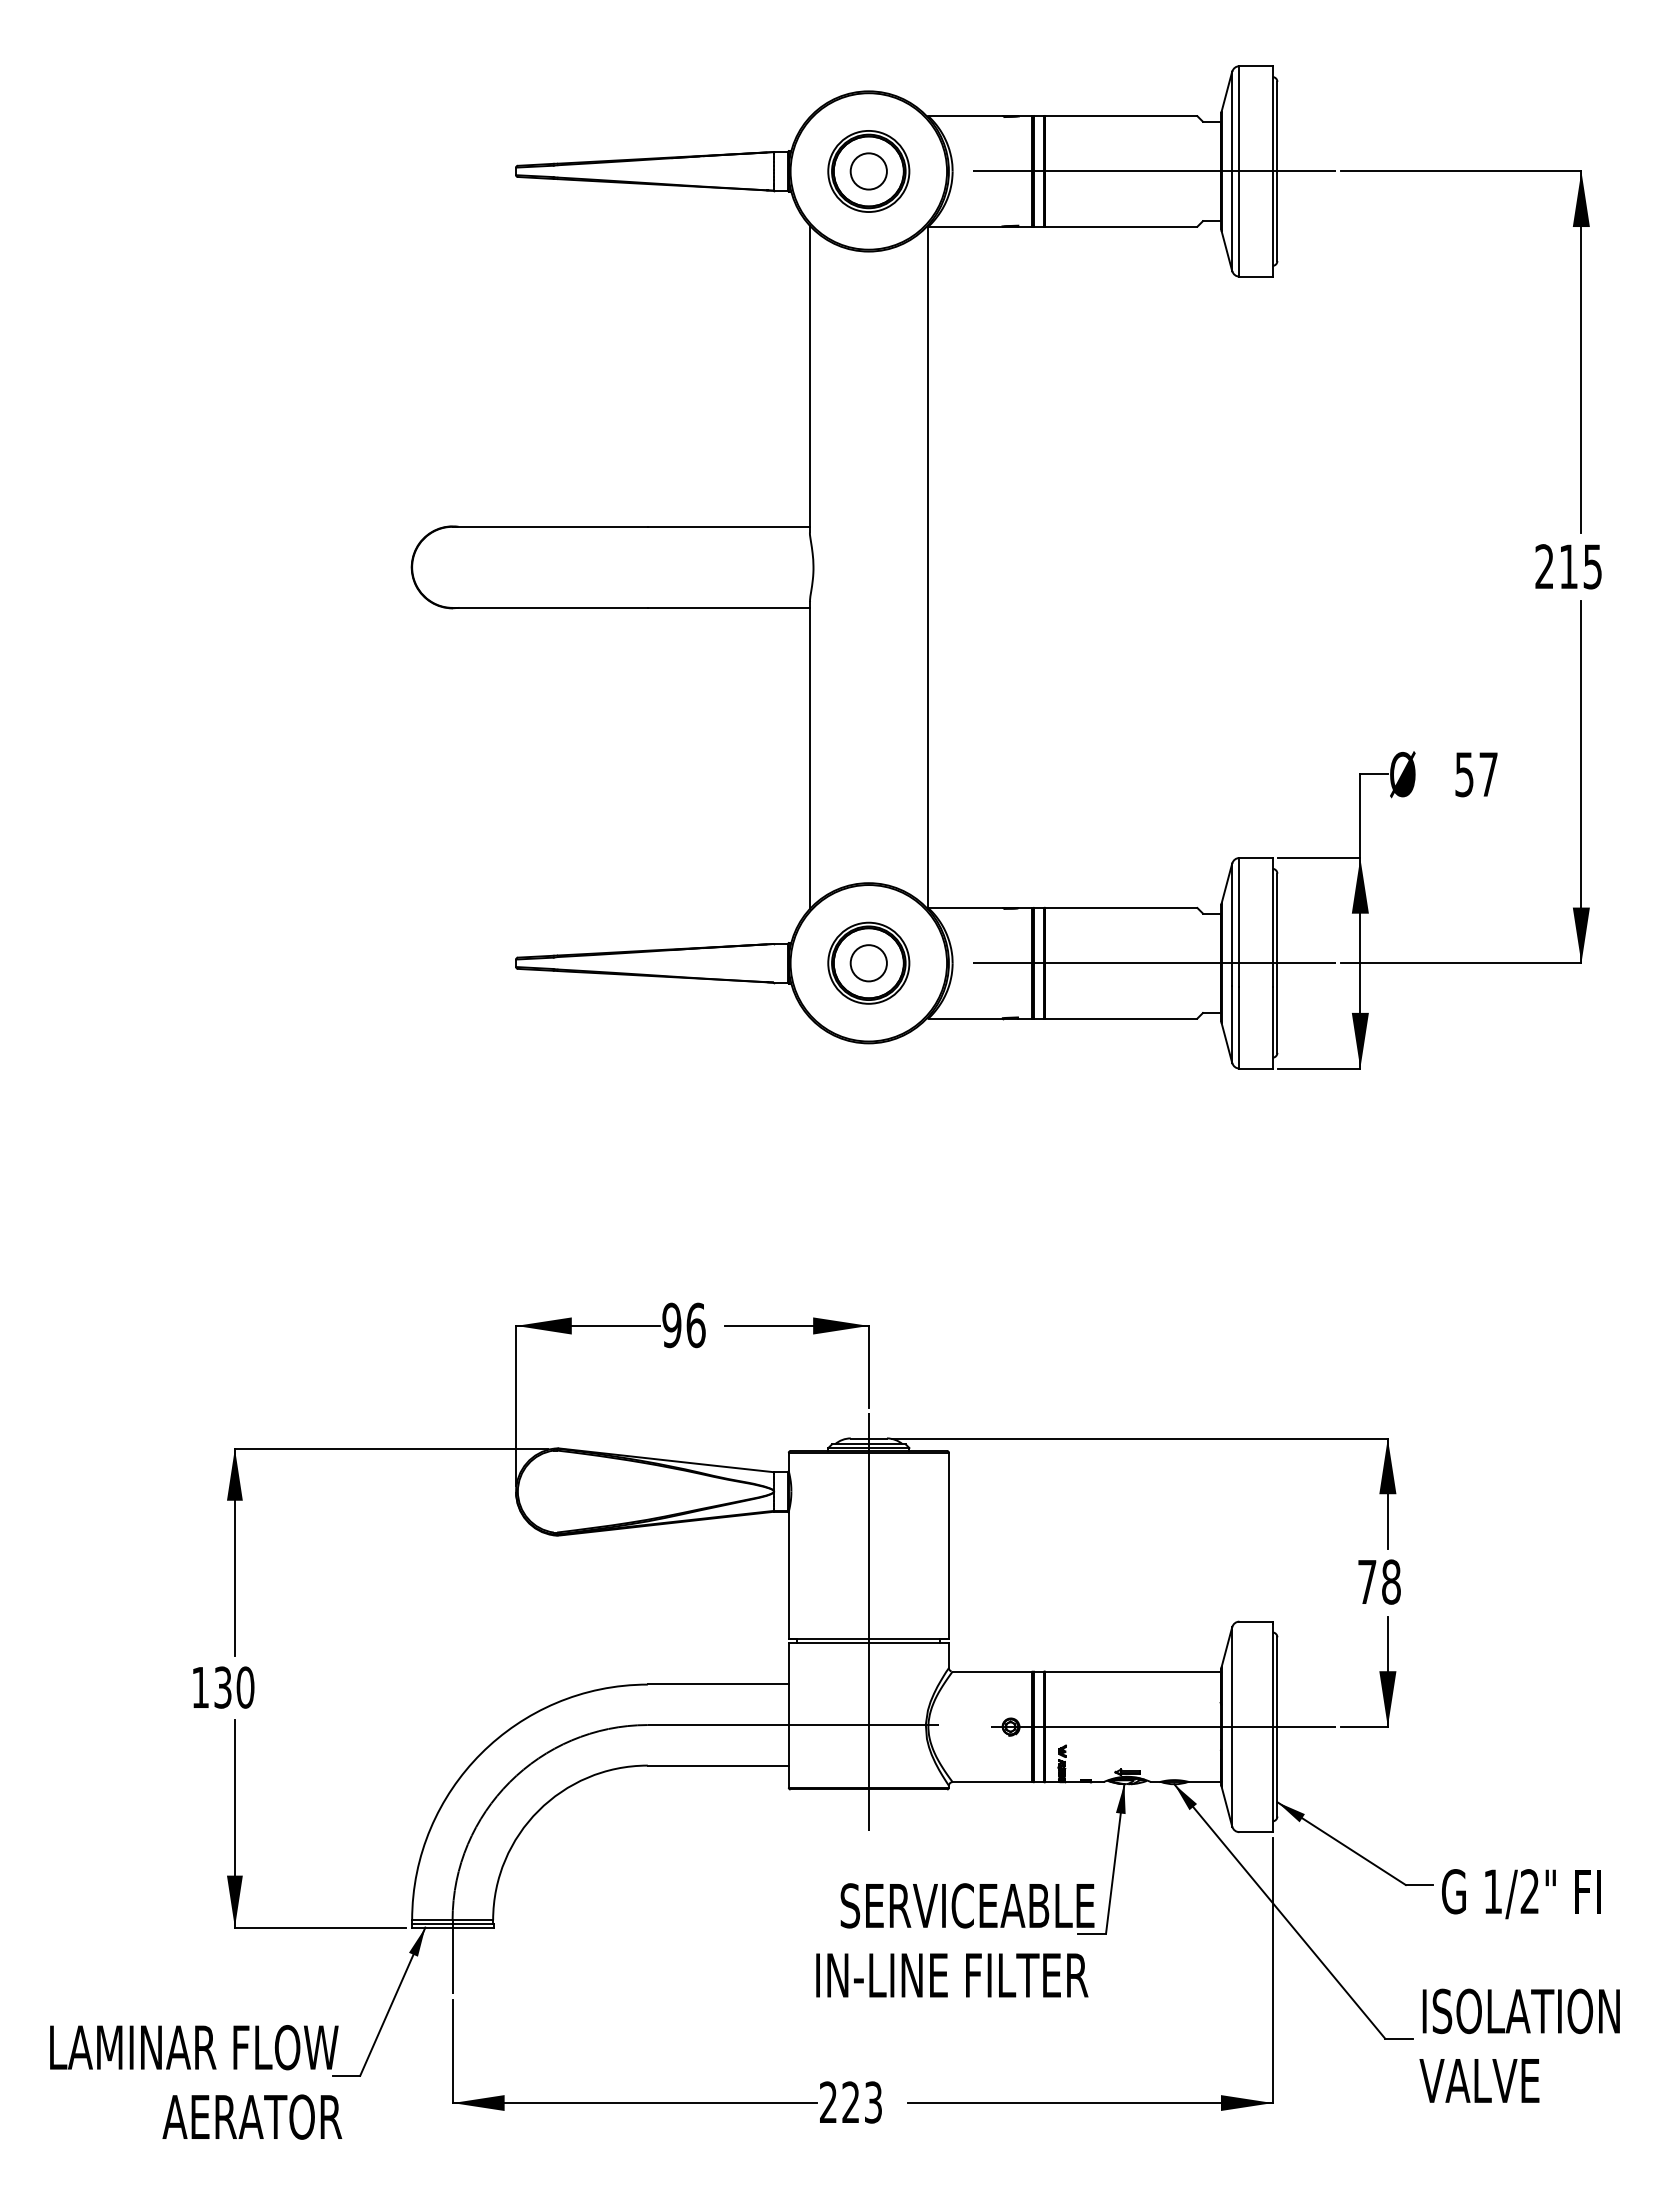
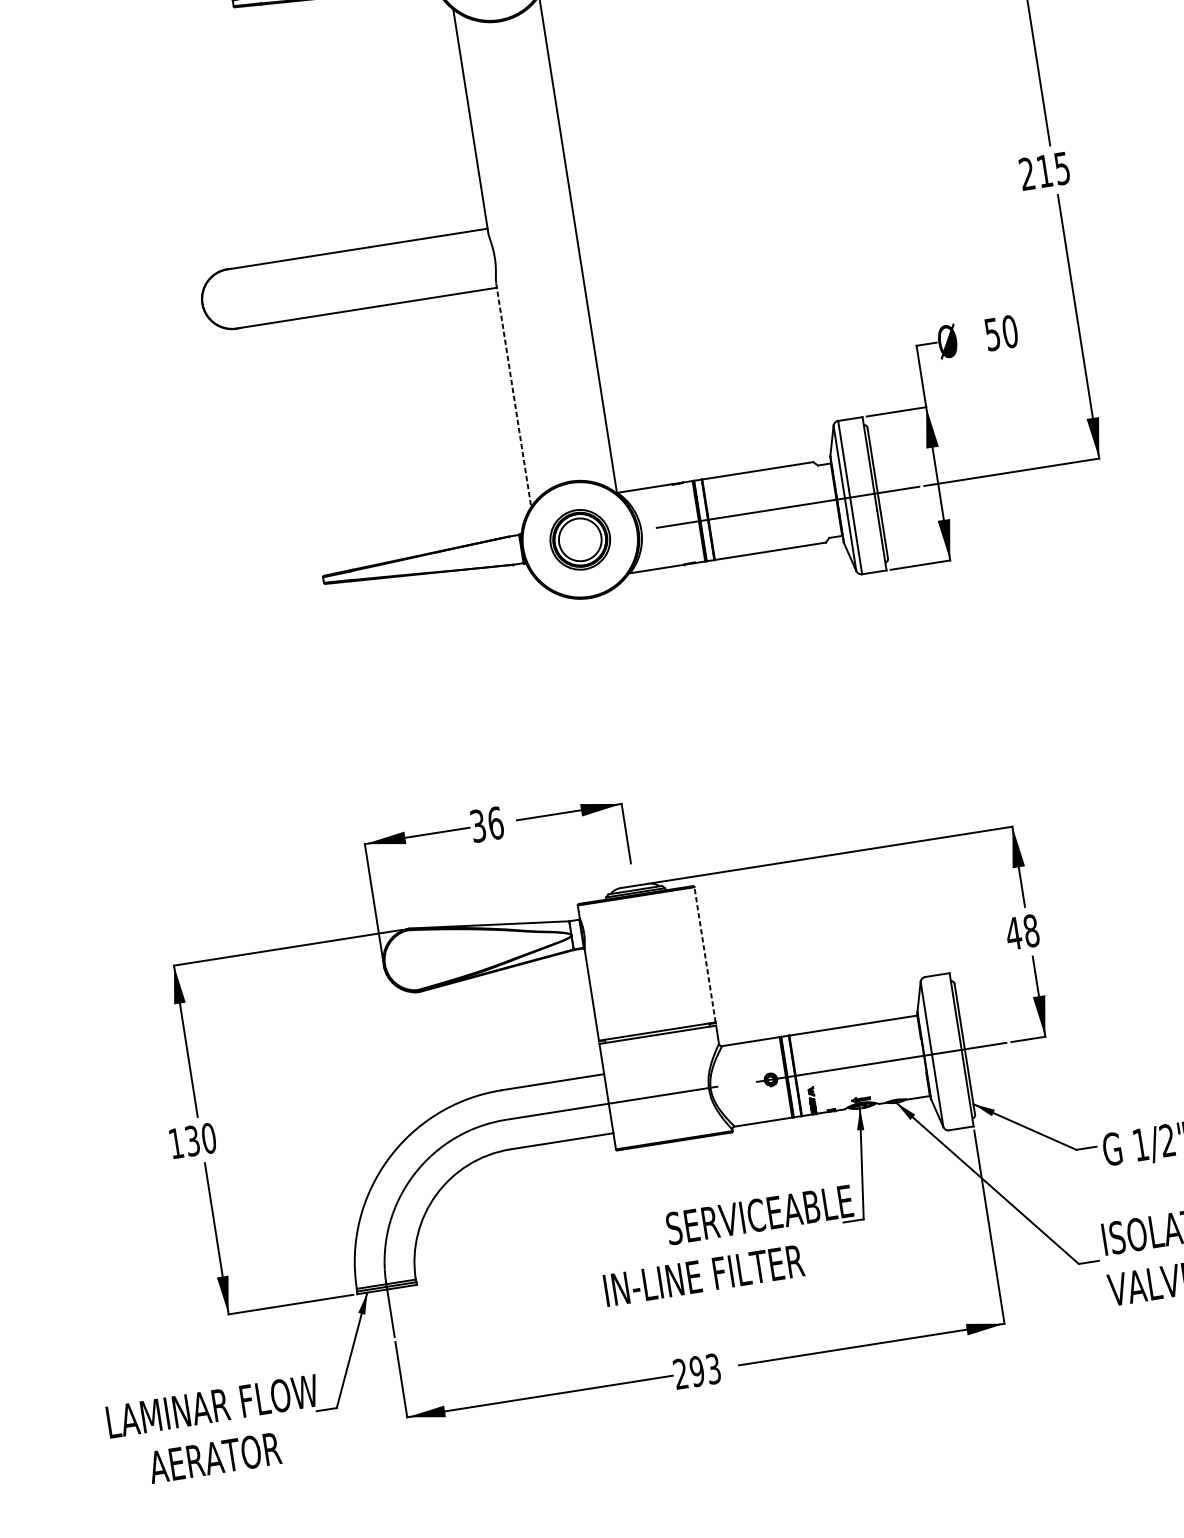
line: (809, 756) -> (513, 396), solid -> dashed
text: (1488, 774) -> (1010, 331), 57 -> 50
circle: (868, 963) -> (580, 540), size x1.6
text: (671, 1324) -> (477, 825), 96 -> 36
line: (948, 1545) -> (704, 954), solid -> dashed
text: (1367, 1581) -> (1013, 933), 78 -> 48
line: (868, 1621) -> (655, 1019), removed
text: (952, 1975) -> (704, 1275), moved
text: (850, 2102) -> (696, 1371), 223 -> 293
text: (252, 2116) -> (214, 1457), moved

